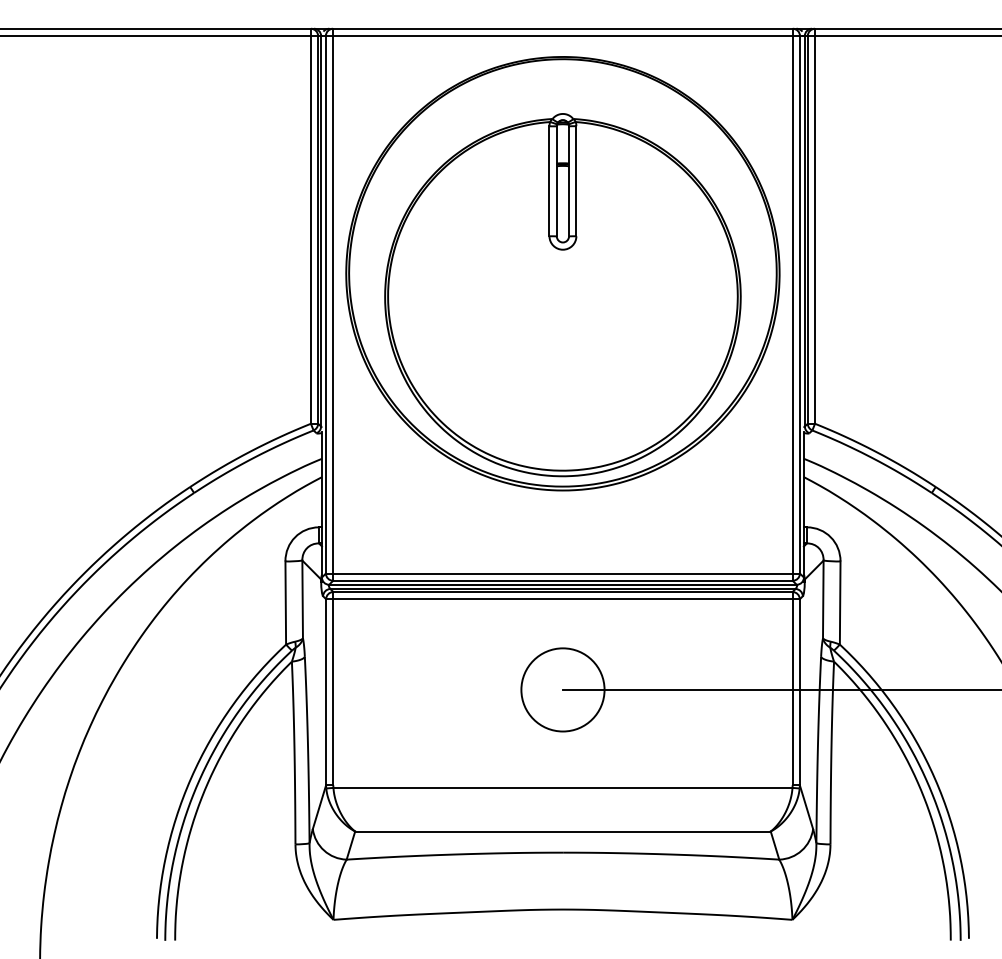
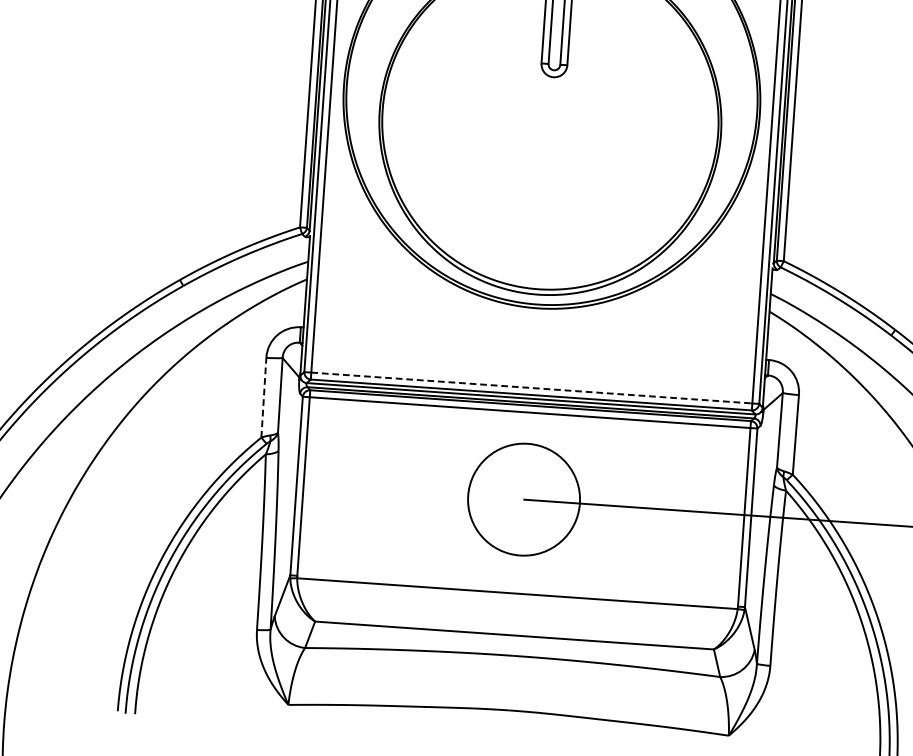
line: (562, 573) -> (531, 387), solid -> dashed
line: (285, 603) -> (263, 398), solid -> dashed
circle: (562, 689) -> (523, 499), size x1.4

